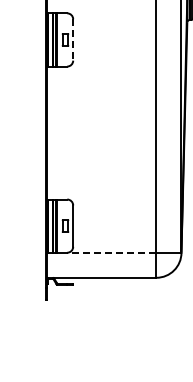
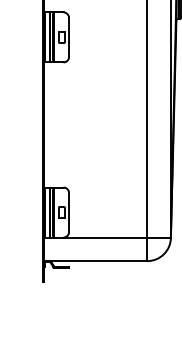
line: (73, 39) -> (69, 37), dashed -> solid
line: (111, 252) -> (105, 237), dashed -> solid

